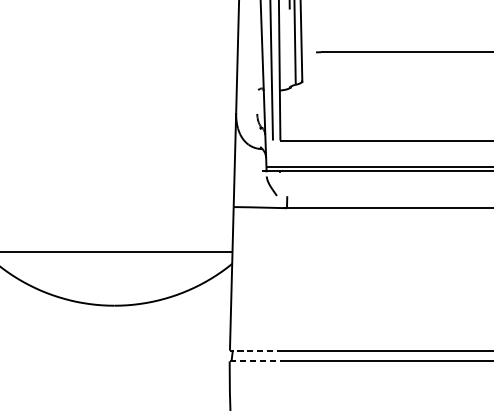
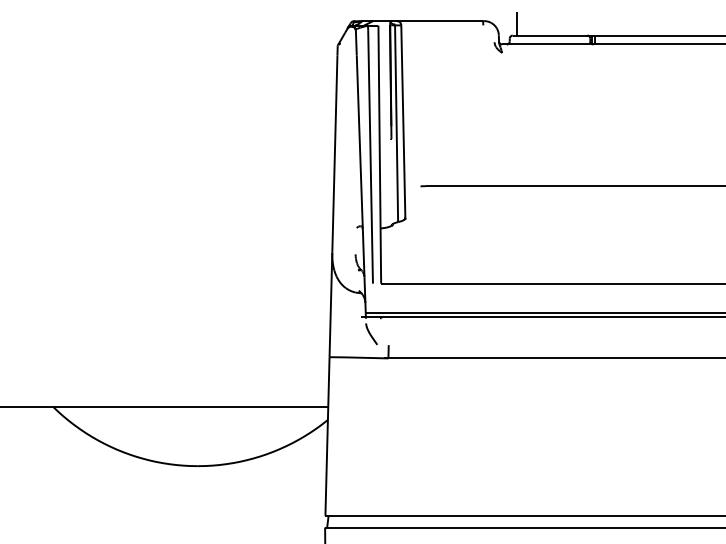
line: (256, 350) -> (354, 515), dashed -> solid
line: (257, 361) -> (355, 527), dashed -> solid

